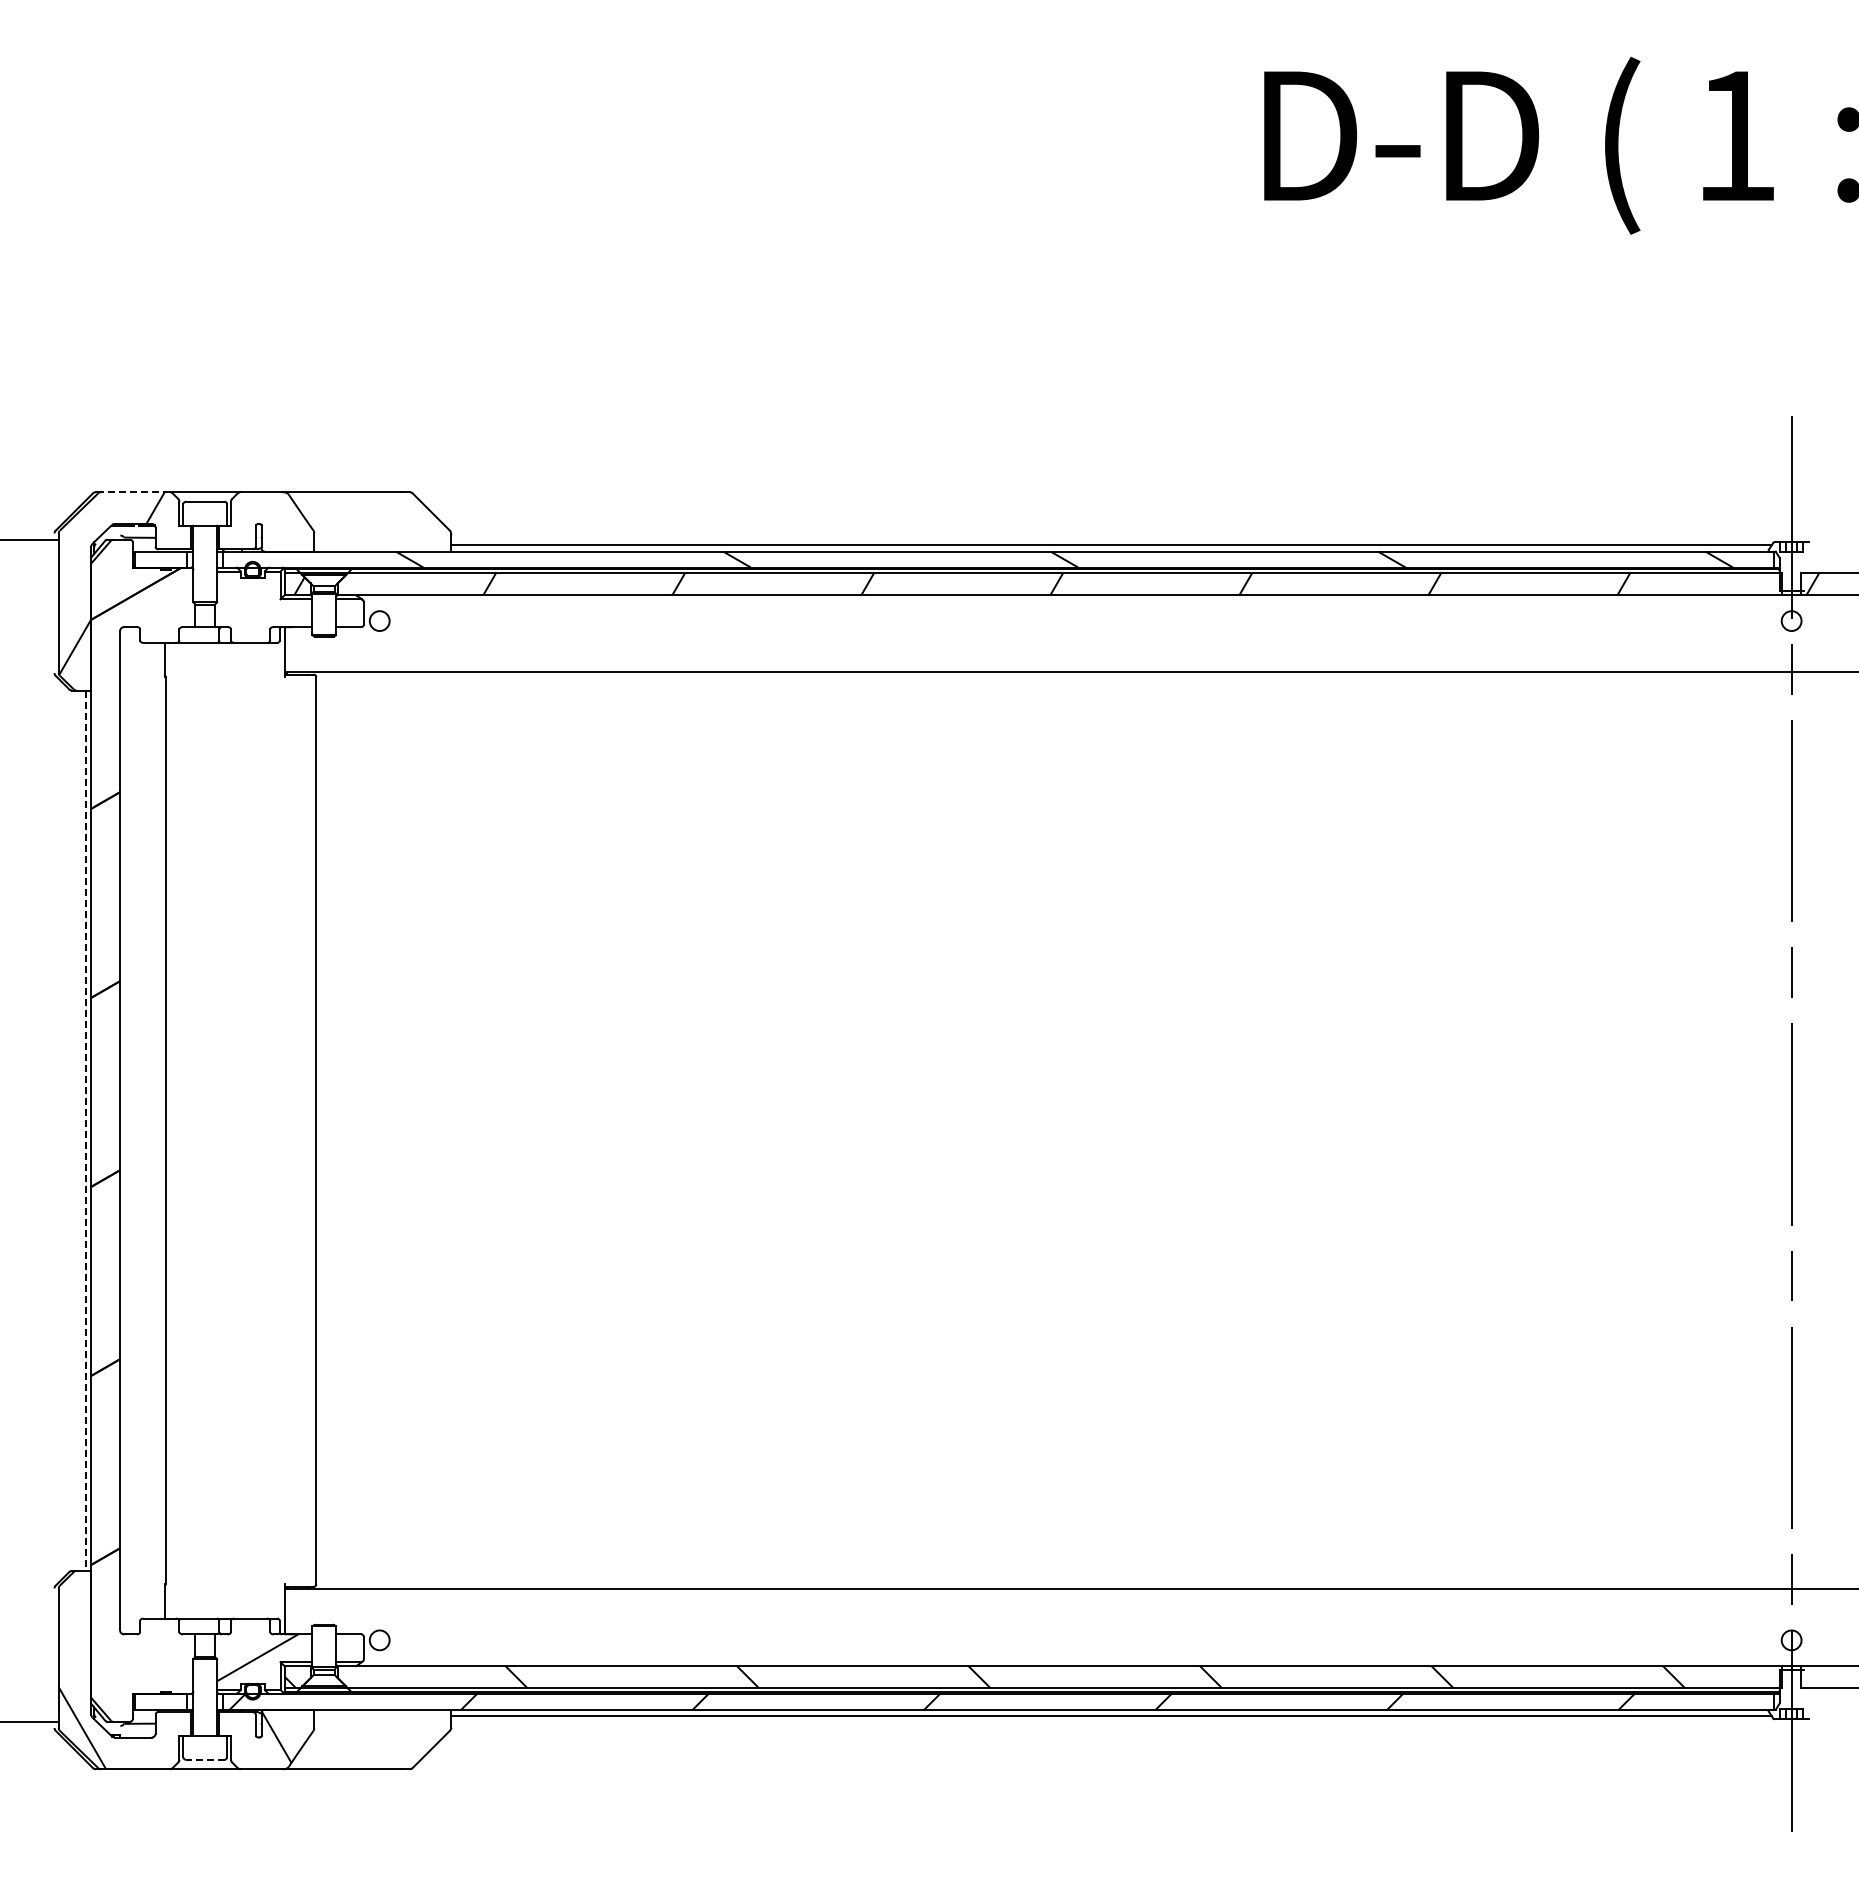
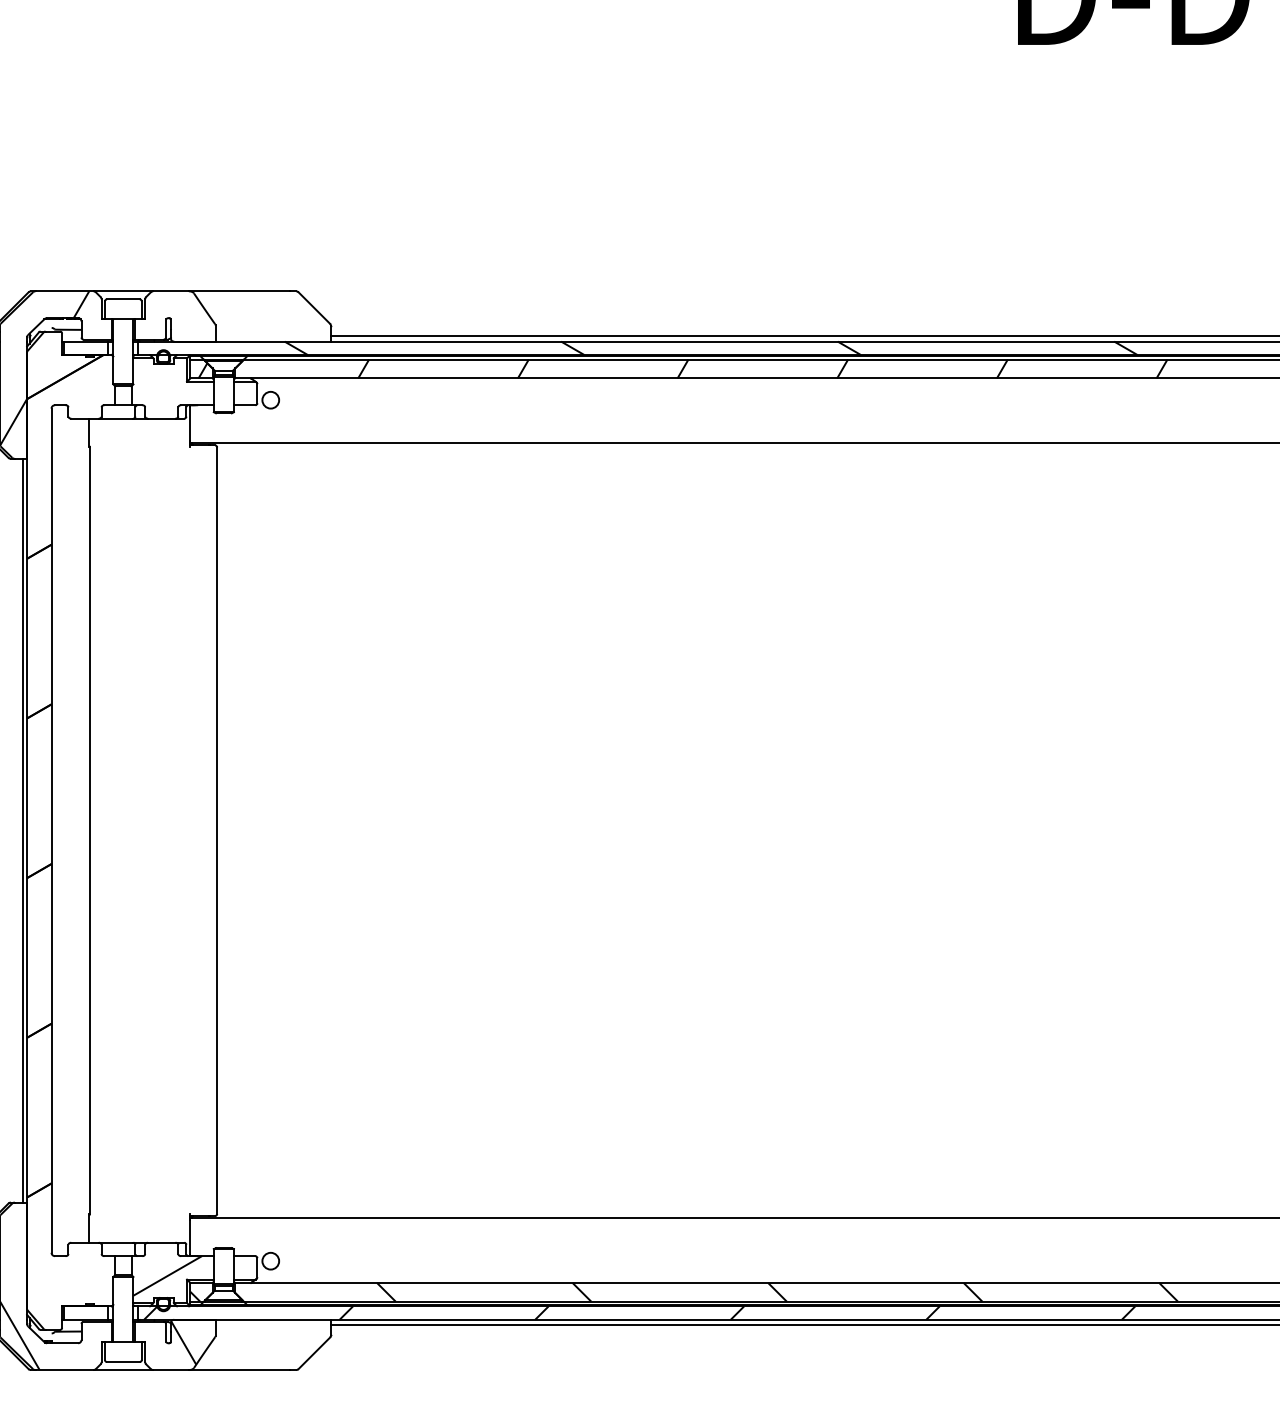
line: (135, 492) -> (64, 291), dashed -> solid
line: (86, 1131) -> (23, 831), dashed -> solid
line: (204, 1759) -> (122, 1361), dashed -> solid

